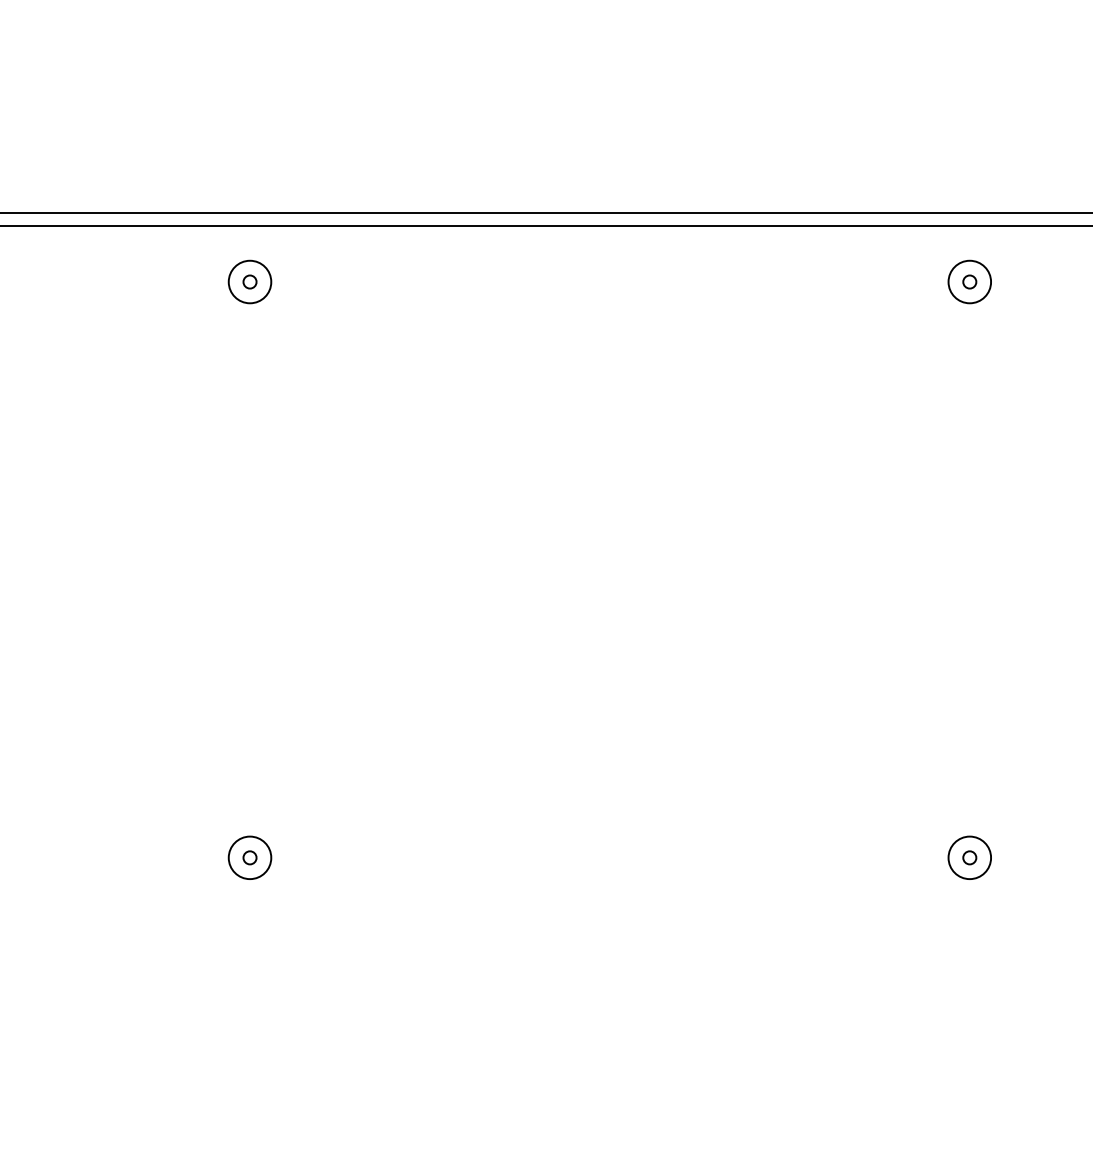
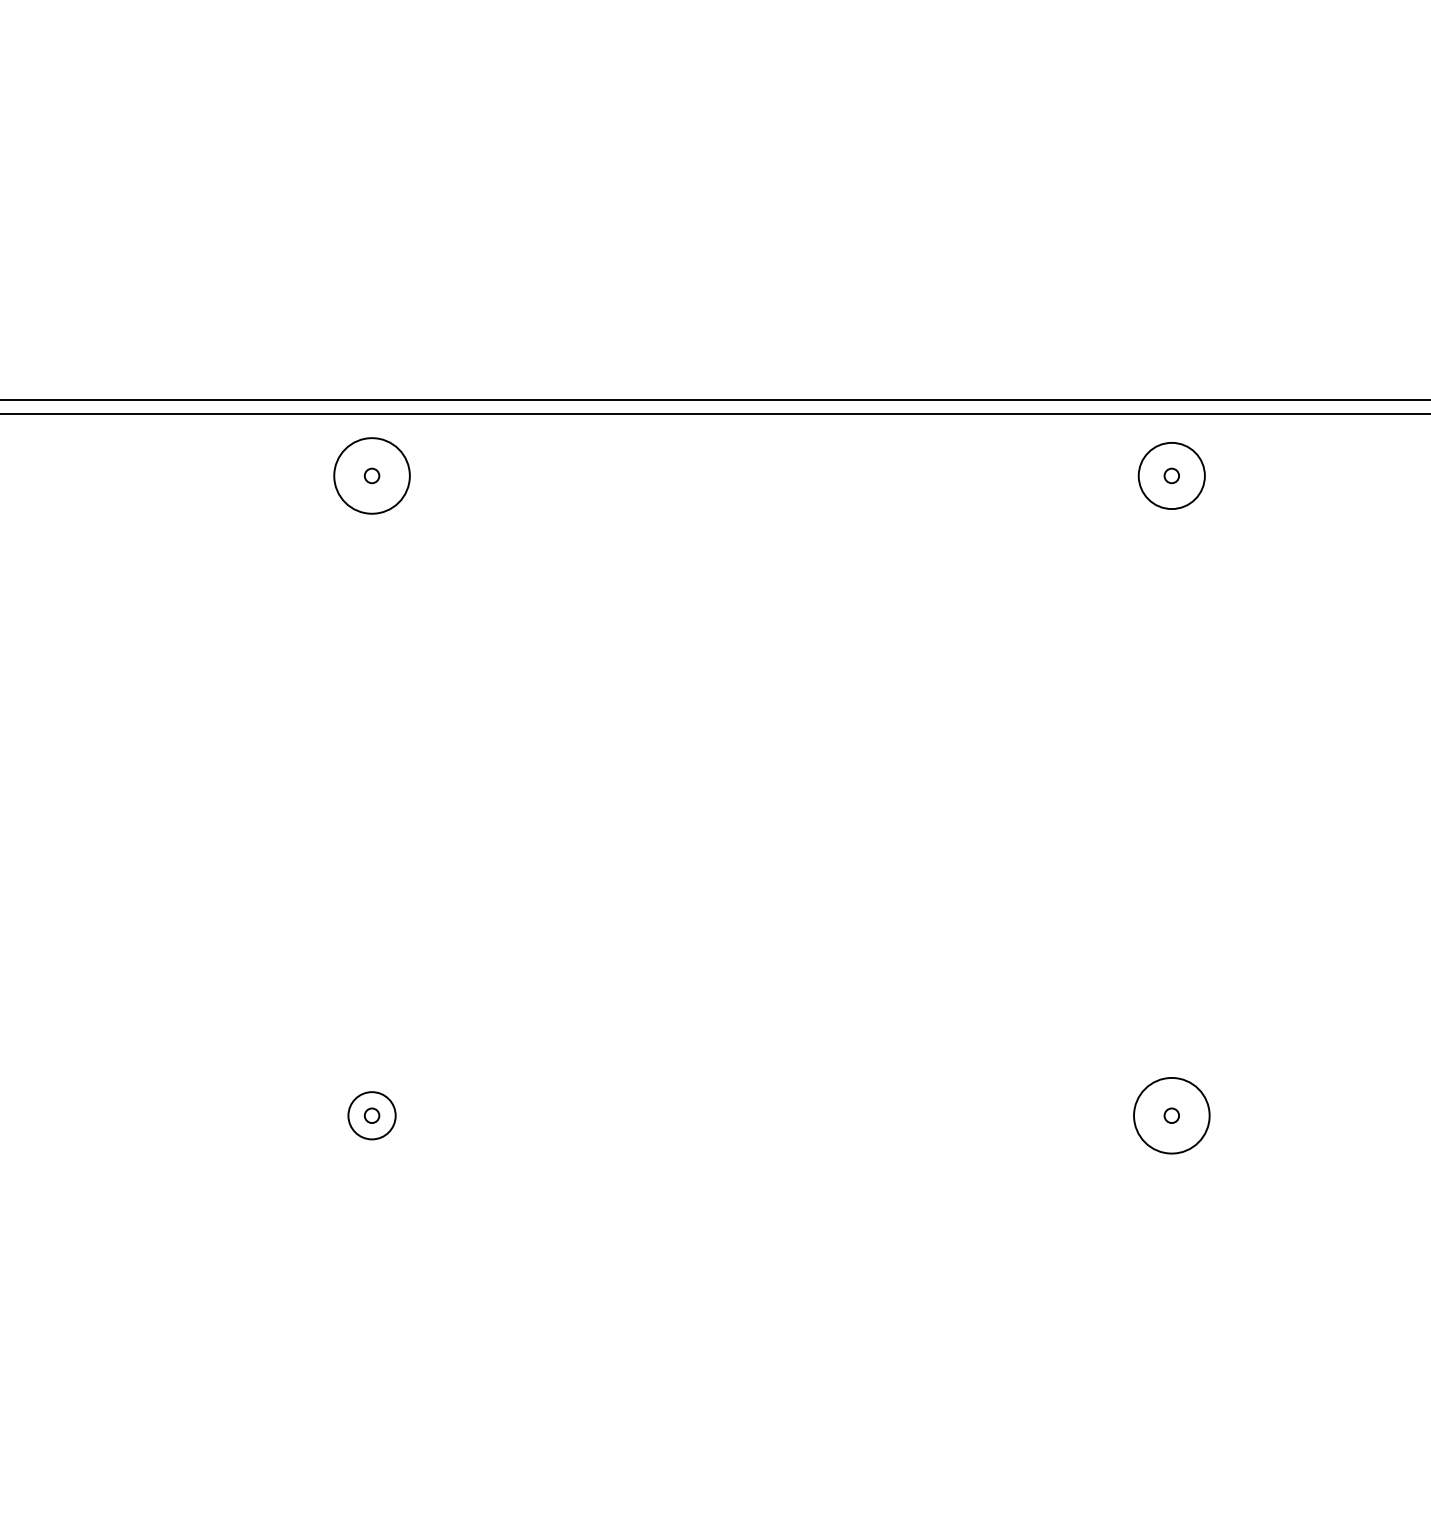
circle: (249, 281) -> (371, 475), size x1.6
circle: (969, 281) -> (1171, 475), size x1.4
circle: (969, 857) -> (1171, 1115), size x1.6

